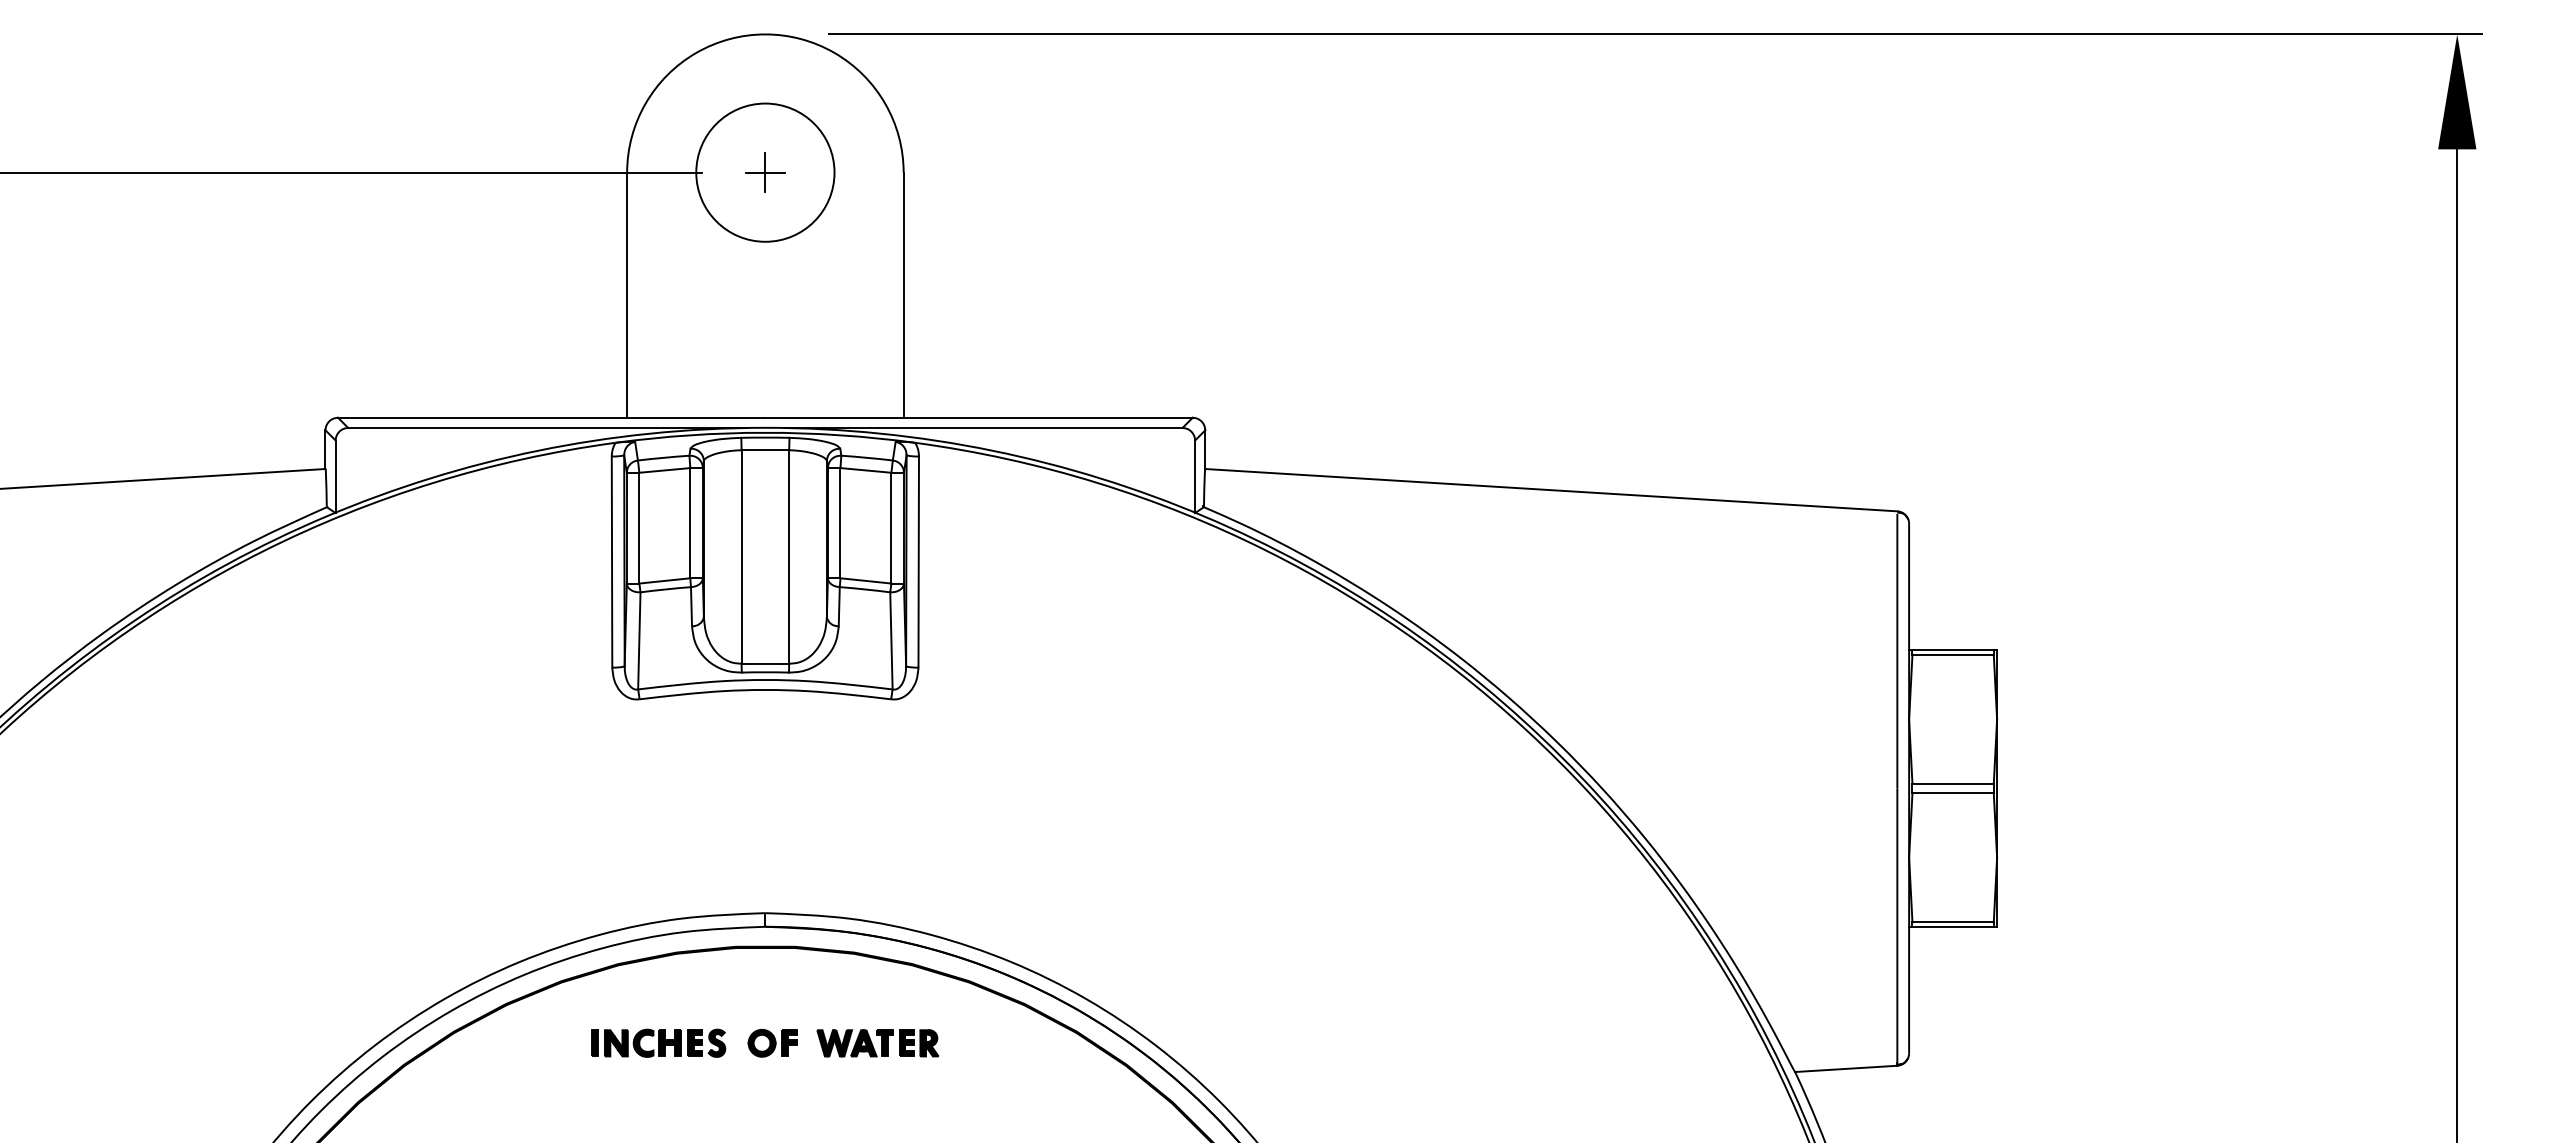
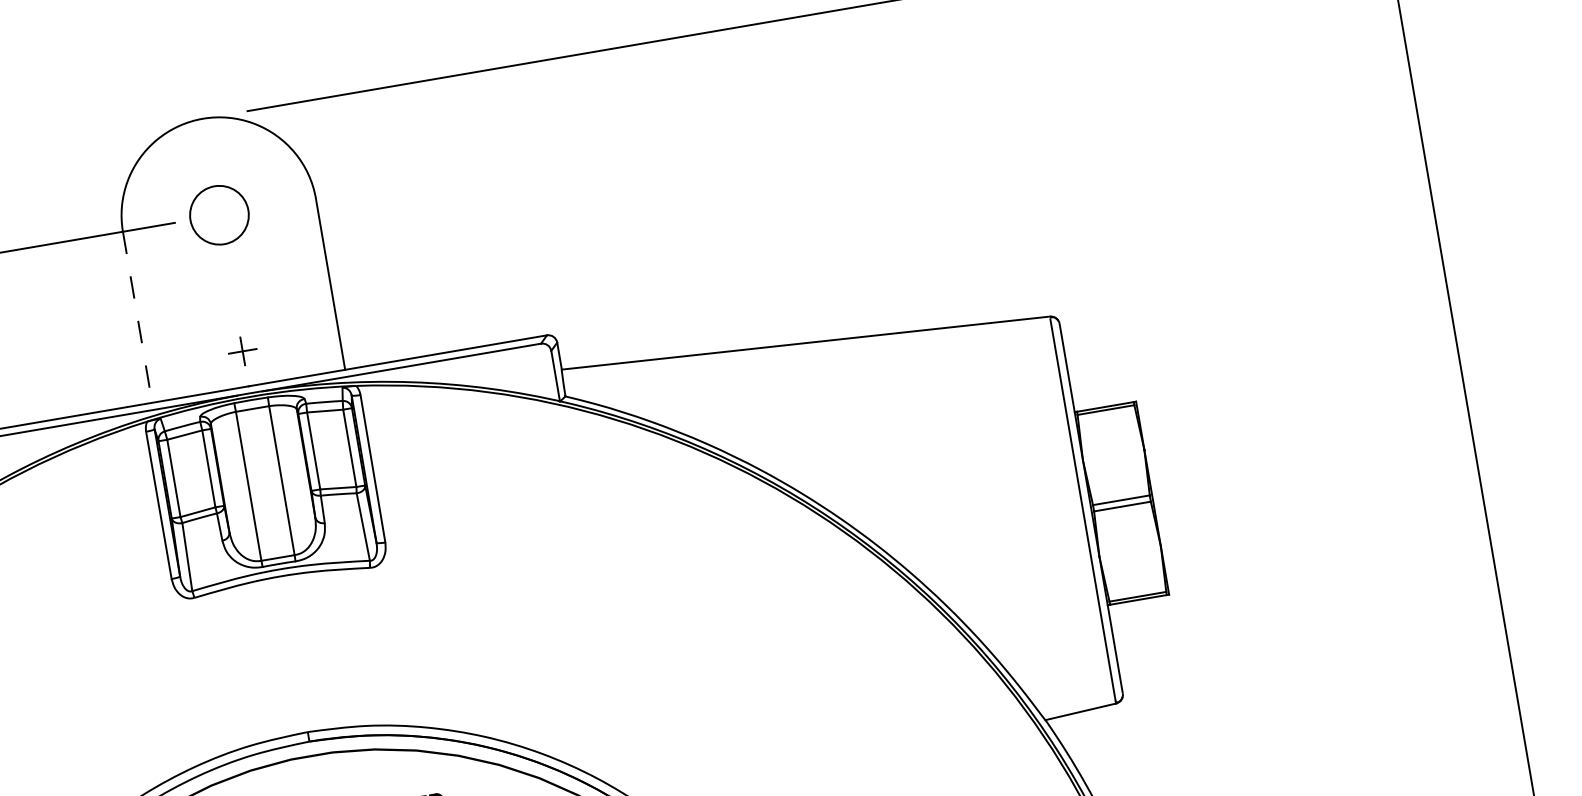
circle: (765, 172) -> (219, 215), size x0.6
part: (765, 172) -> (242, 351), moved
line: (627, 295) -> (137, 317), solid -> dashed

